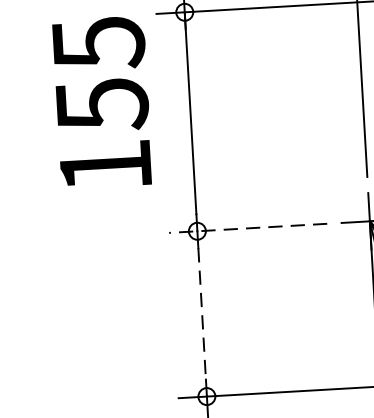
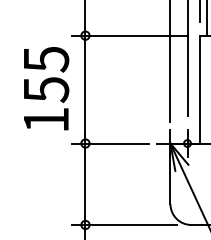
text: (102, 102) -> (46, 88), moved
line: (248, 228) -> (110, 143), dashed -> solid
line: (202, 314) -> (85, 184), dashed -> solid

